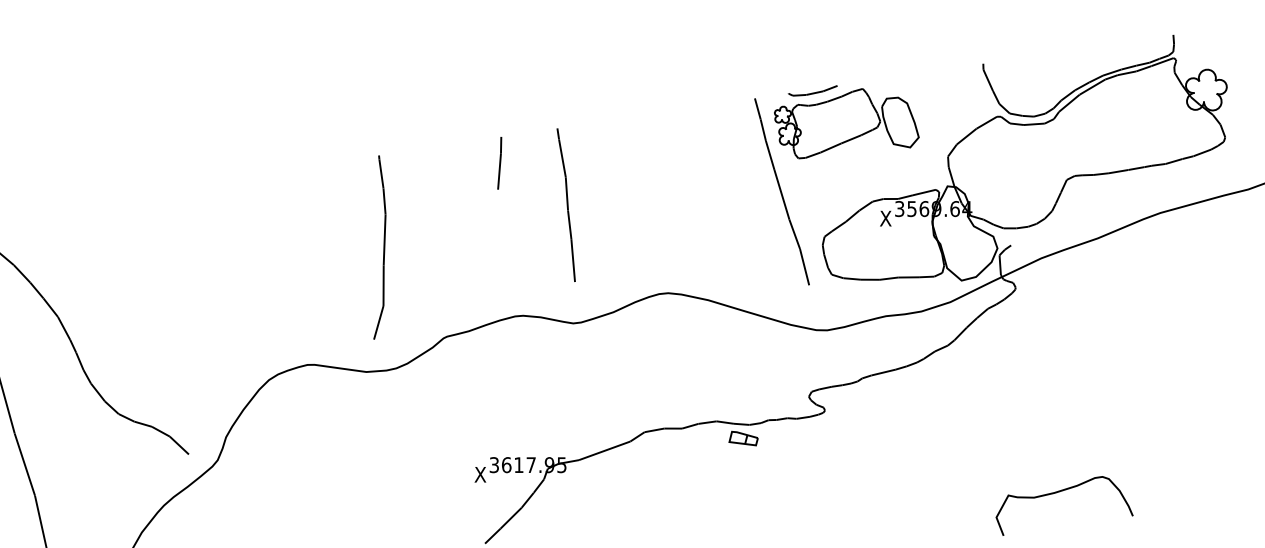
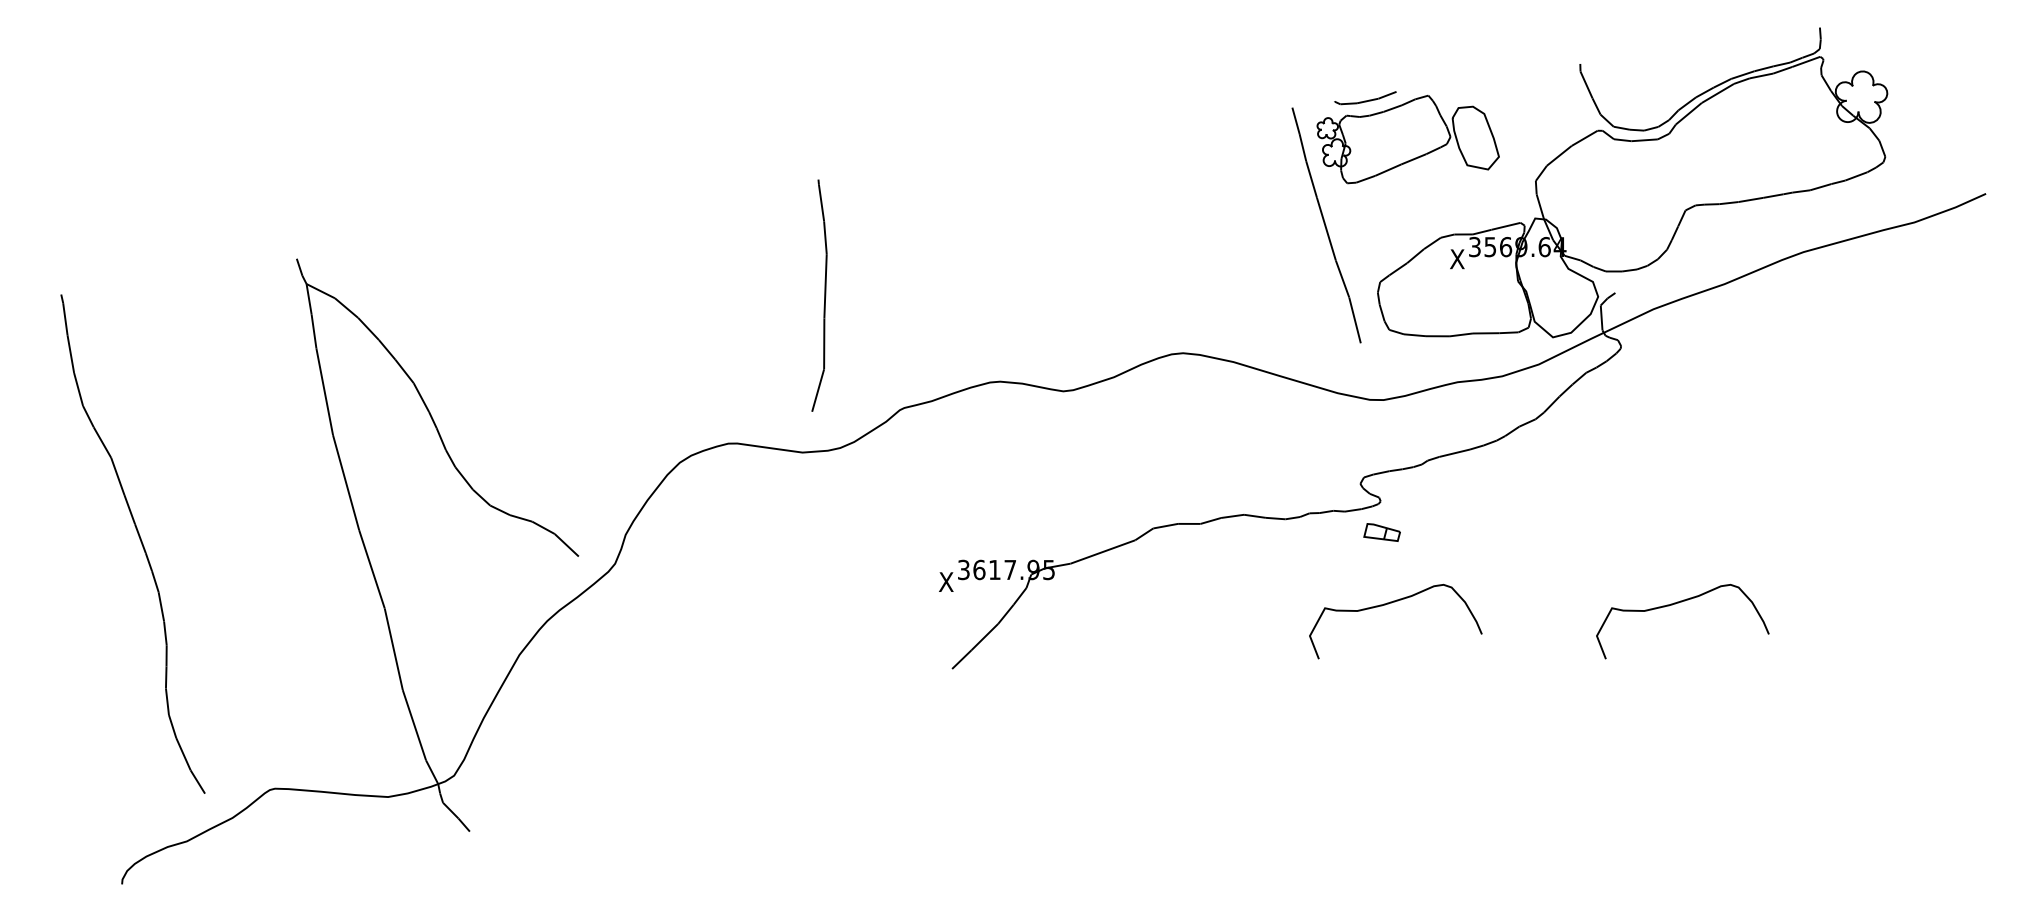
line: (499, 163) -> (970, 189), removed
curve: (567, 205) -> (1055, 242), removed
part: (743, 438) -> (1381, 532), moved
curve: (831, 492) -> (1388, 604), added

